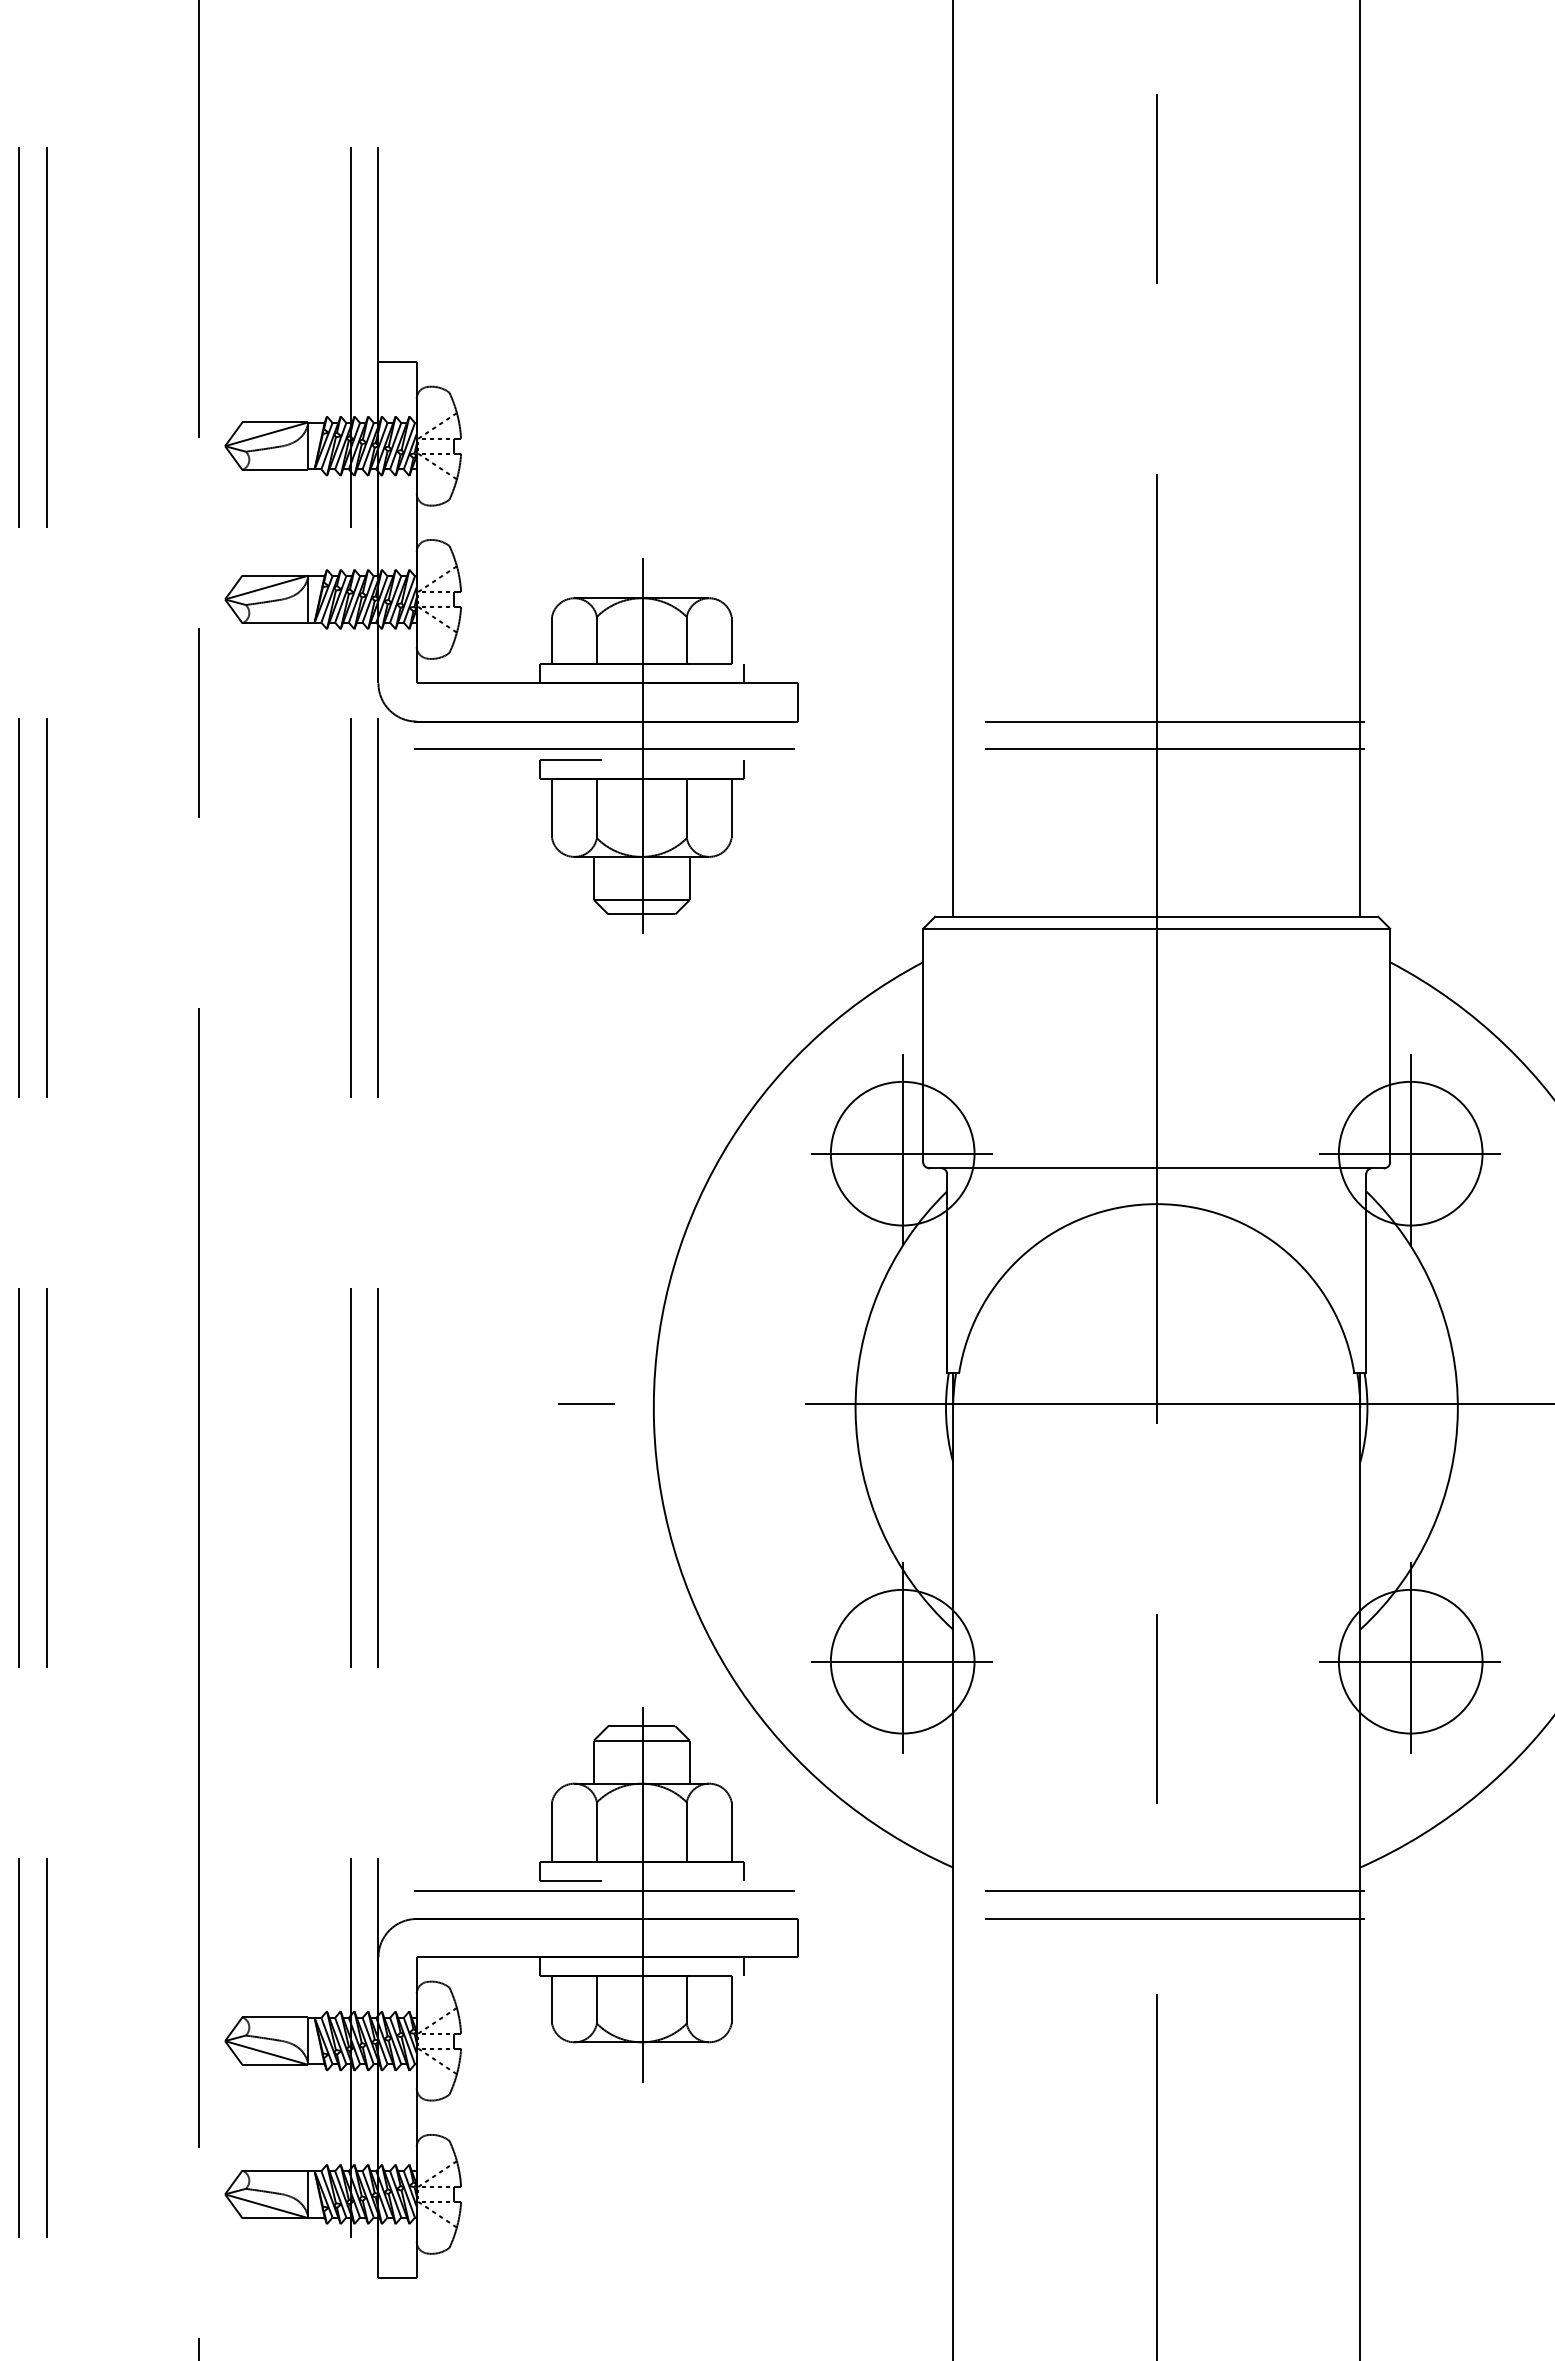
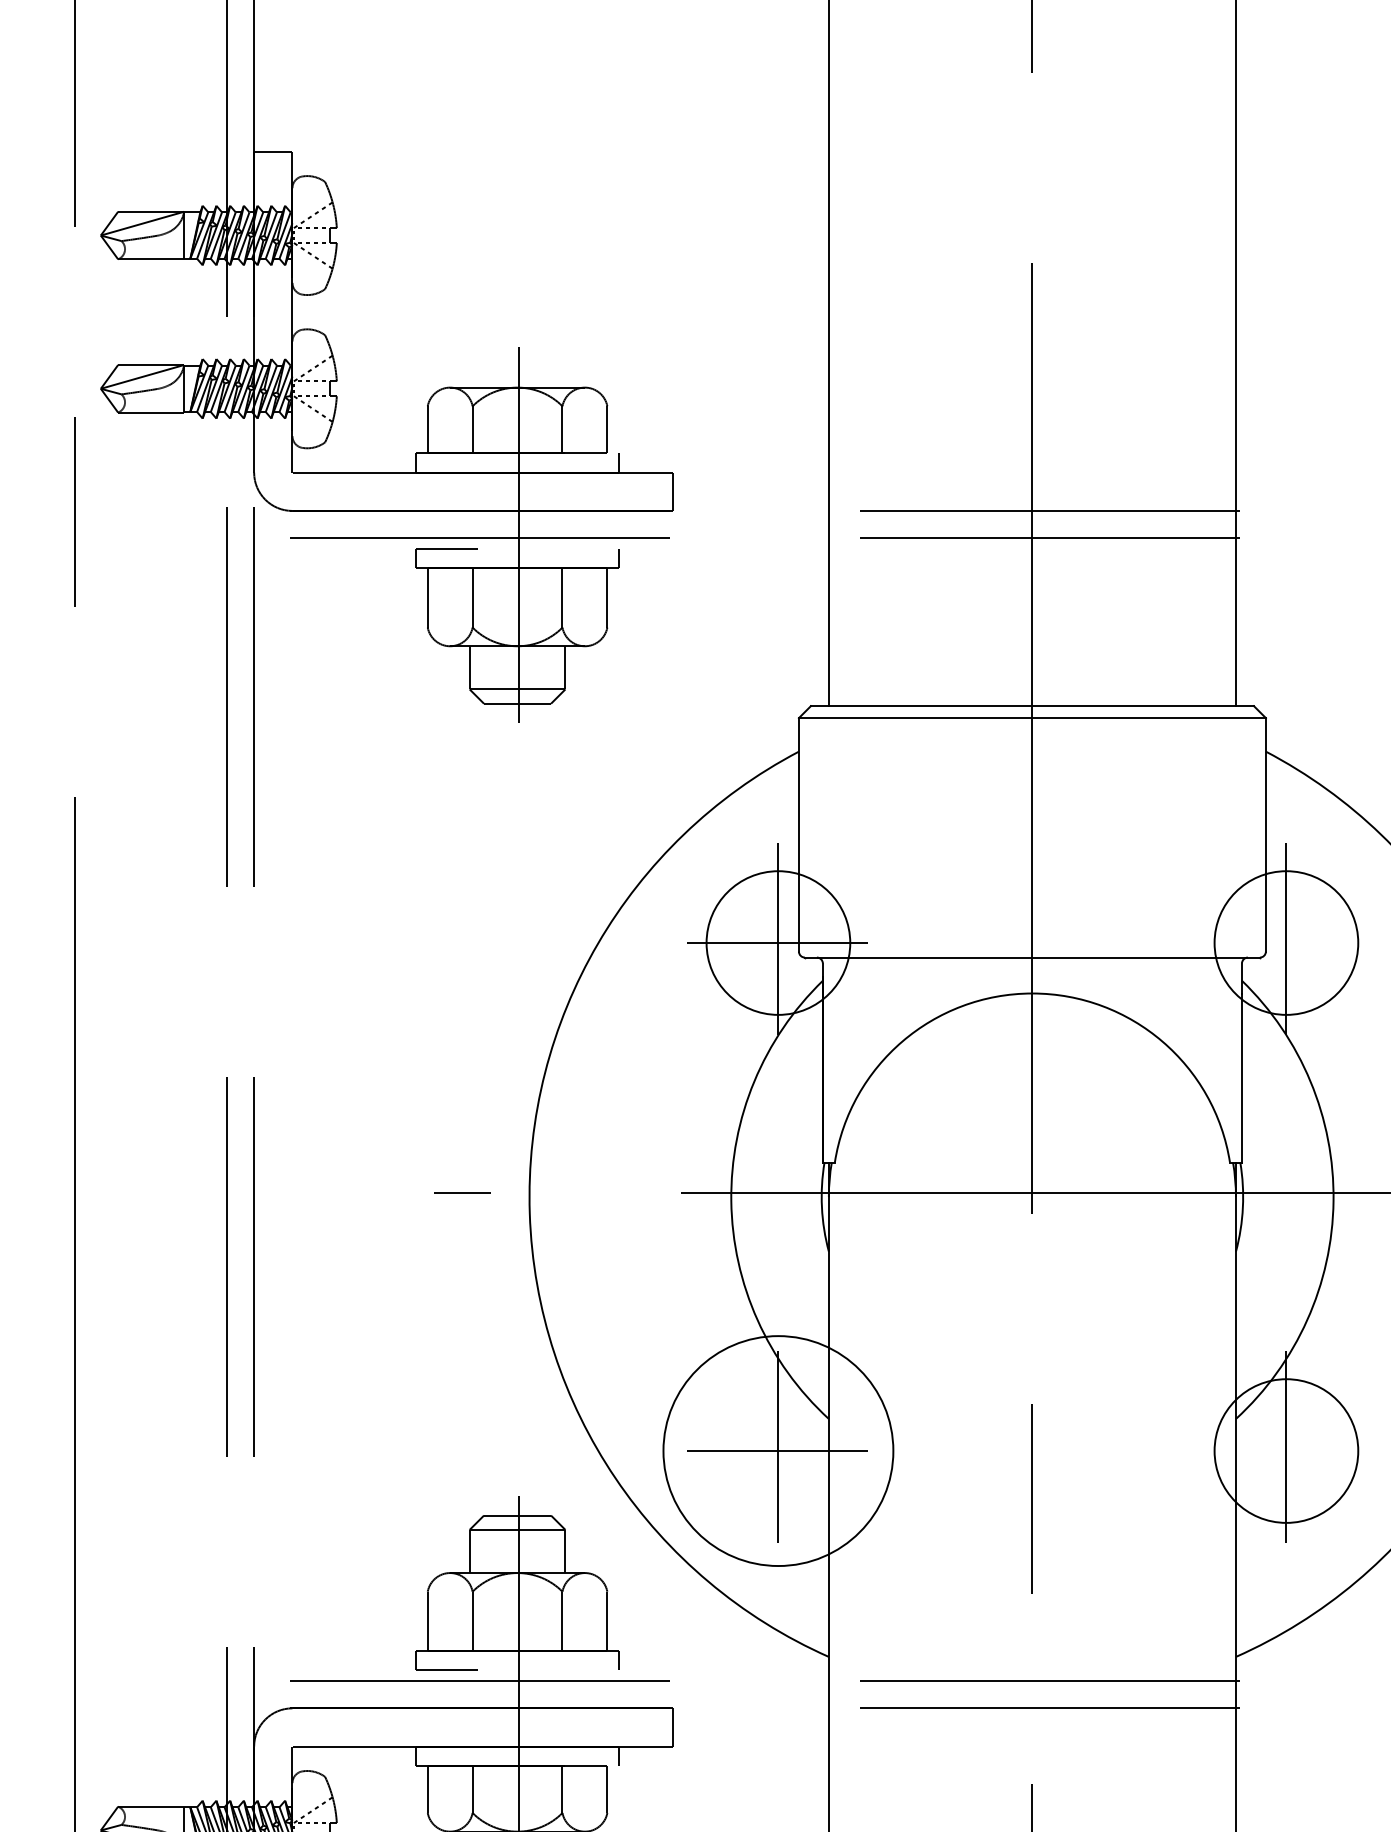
line: (1409, 1153) -> (1285, 942), removed
circle: (902, 1661) -> (778, 1450), size x1.6
line: (1409, 1661) -> (1285, 1450), removed

